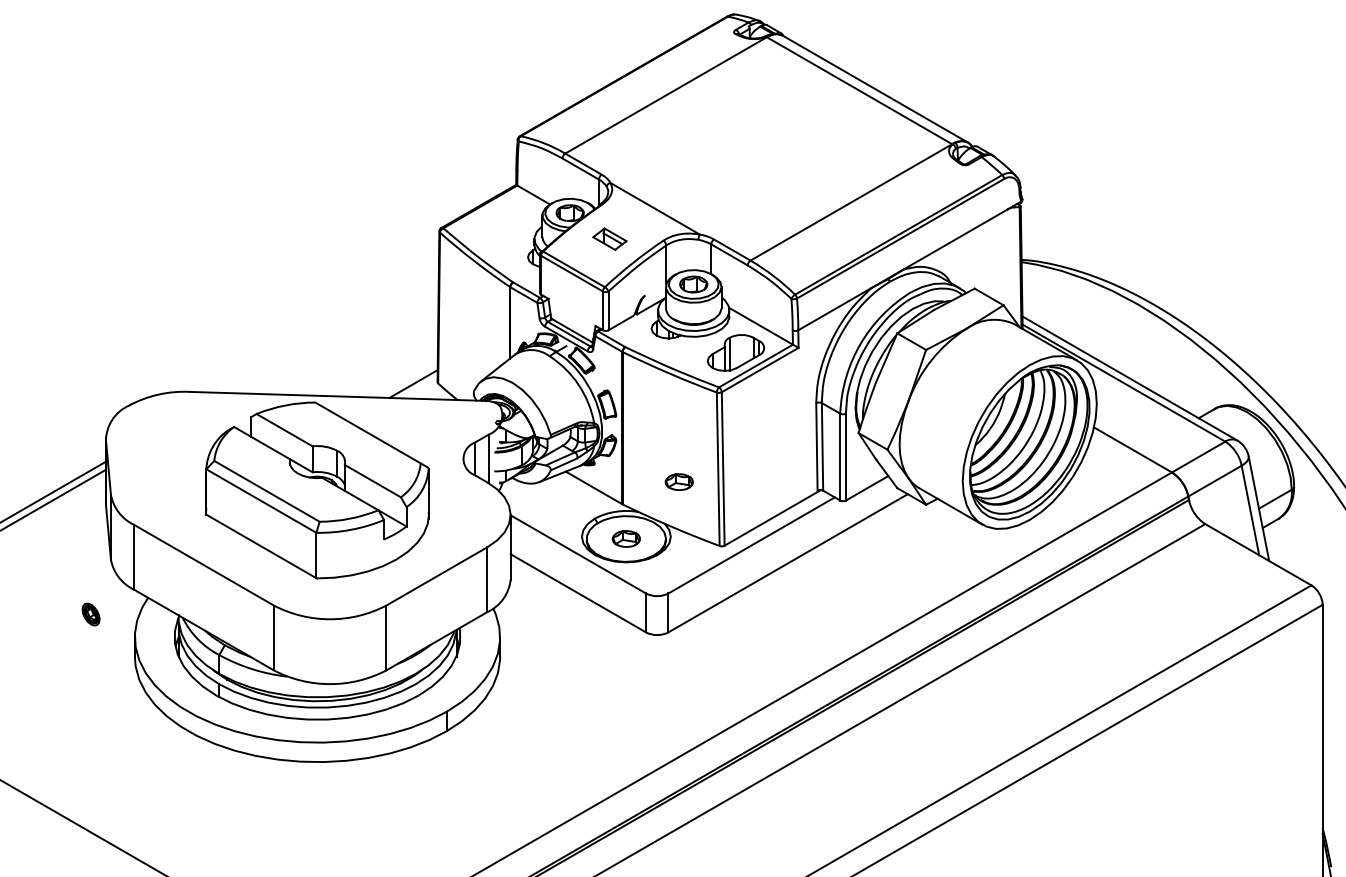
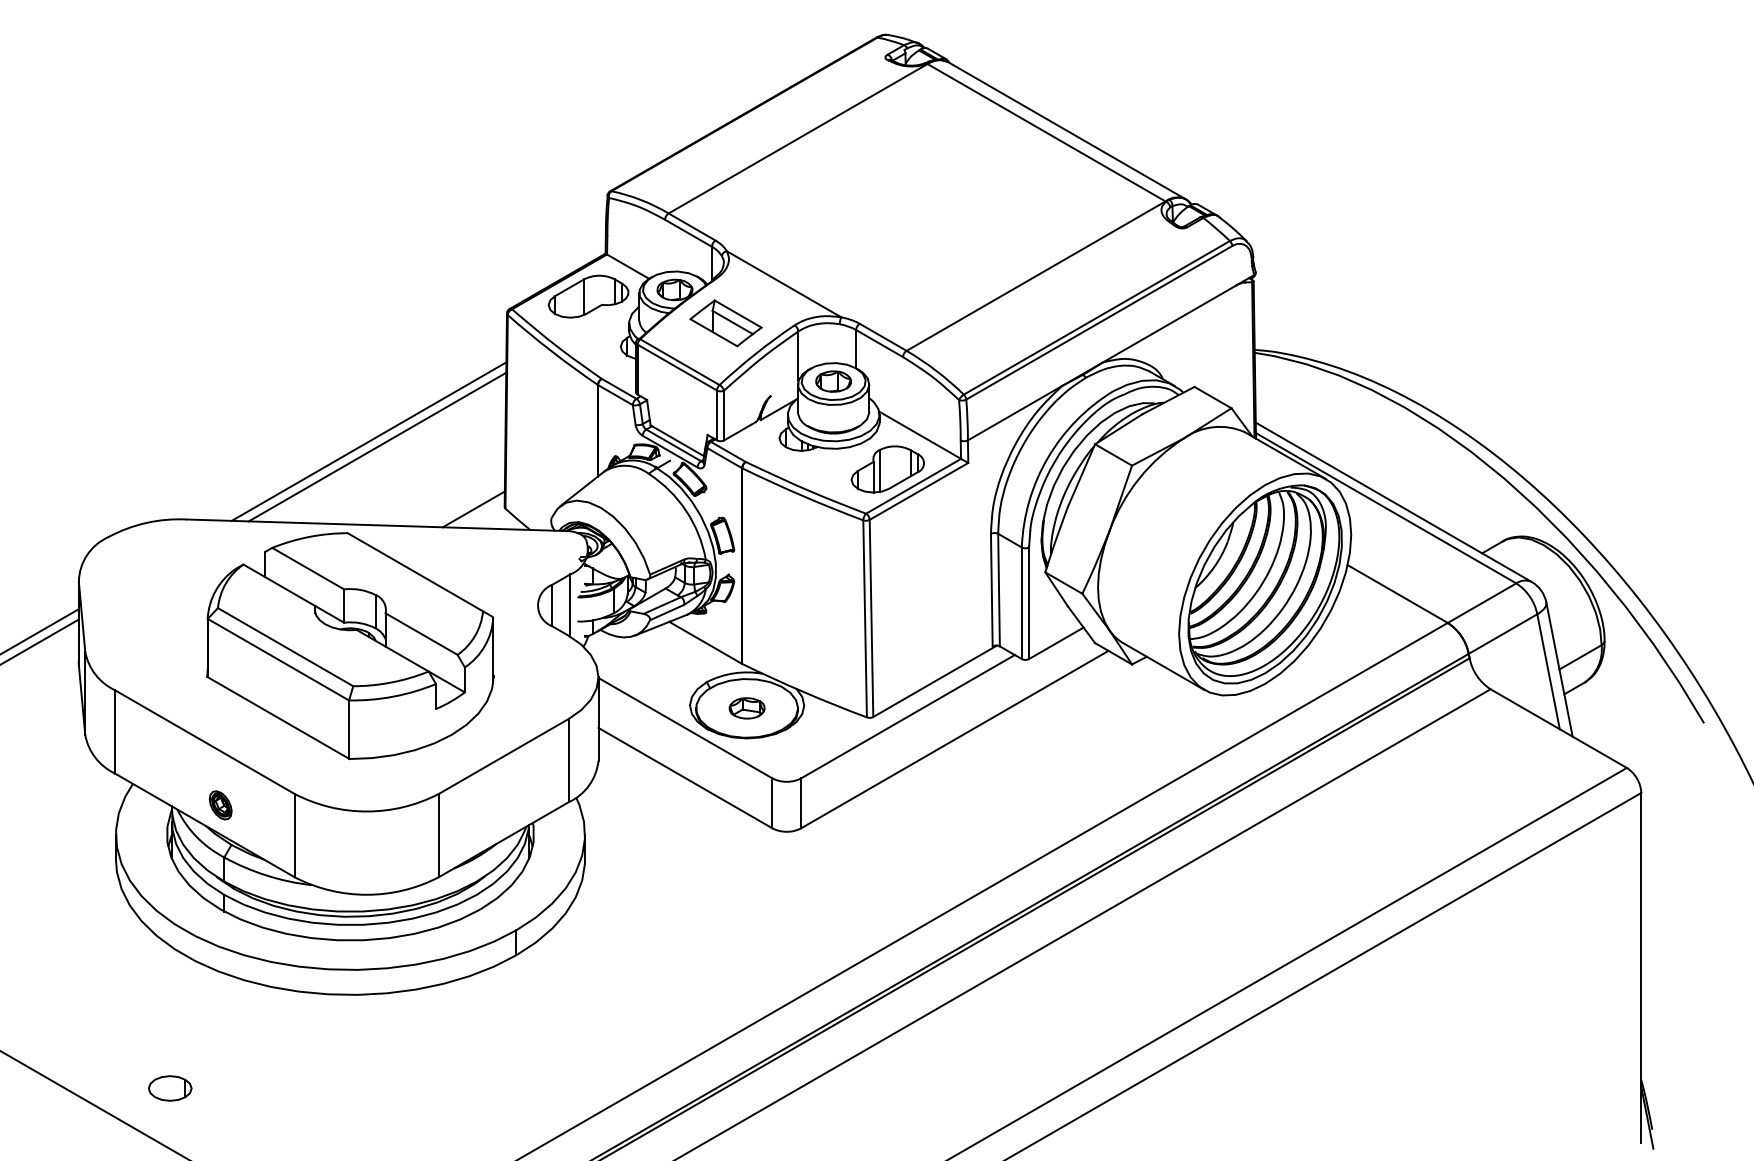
part: (502, 218) -> (588, 296), added
part: (609, 239) -> (725, 323), size x1.67
line: (331, 331) -> (368, 441), added
line: (338, 335) -> (377, 446), added
part: (678, 482) -> (814, 635), removed
part: (90, 614) -> (220, 805), moved
part: (177, 834) -> (170, 1088), added

